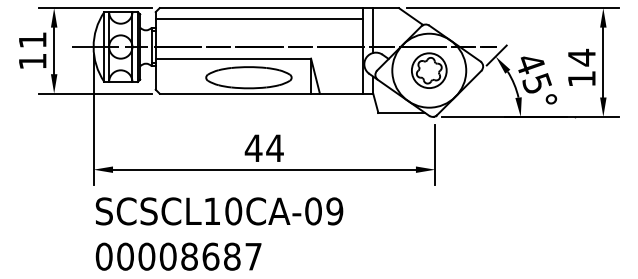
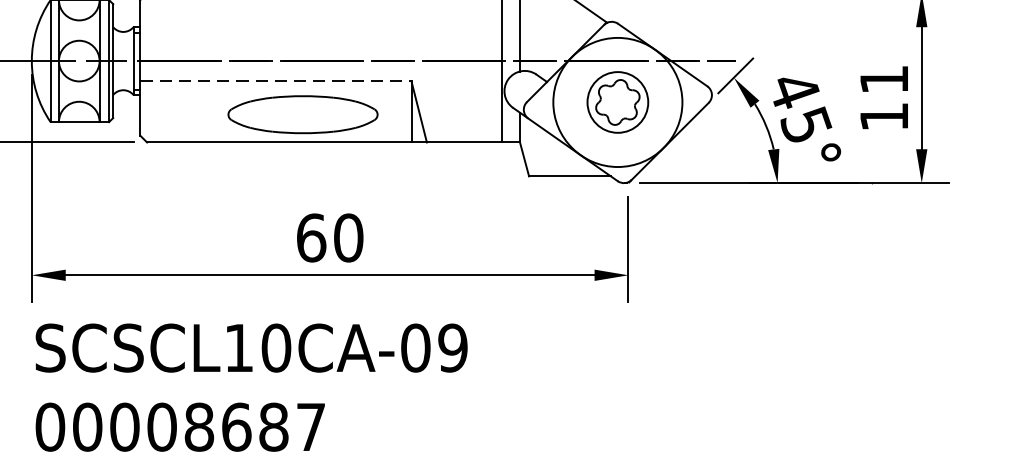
line: (258, 19) -> (319, 13), removed
text: (581, 57) -> (883, 79), 14 -> 11
line: (233, 58) -> (276, 81), solid -> dashed
text: (263, 148) -> (328, 238), 44 -> 60

